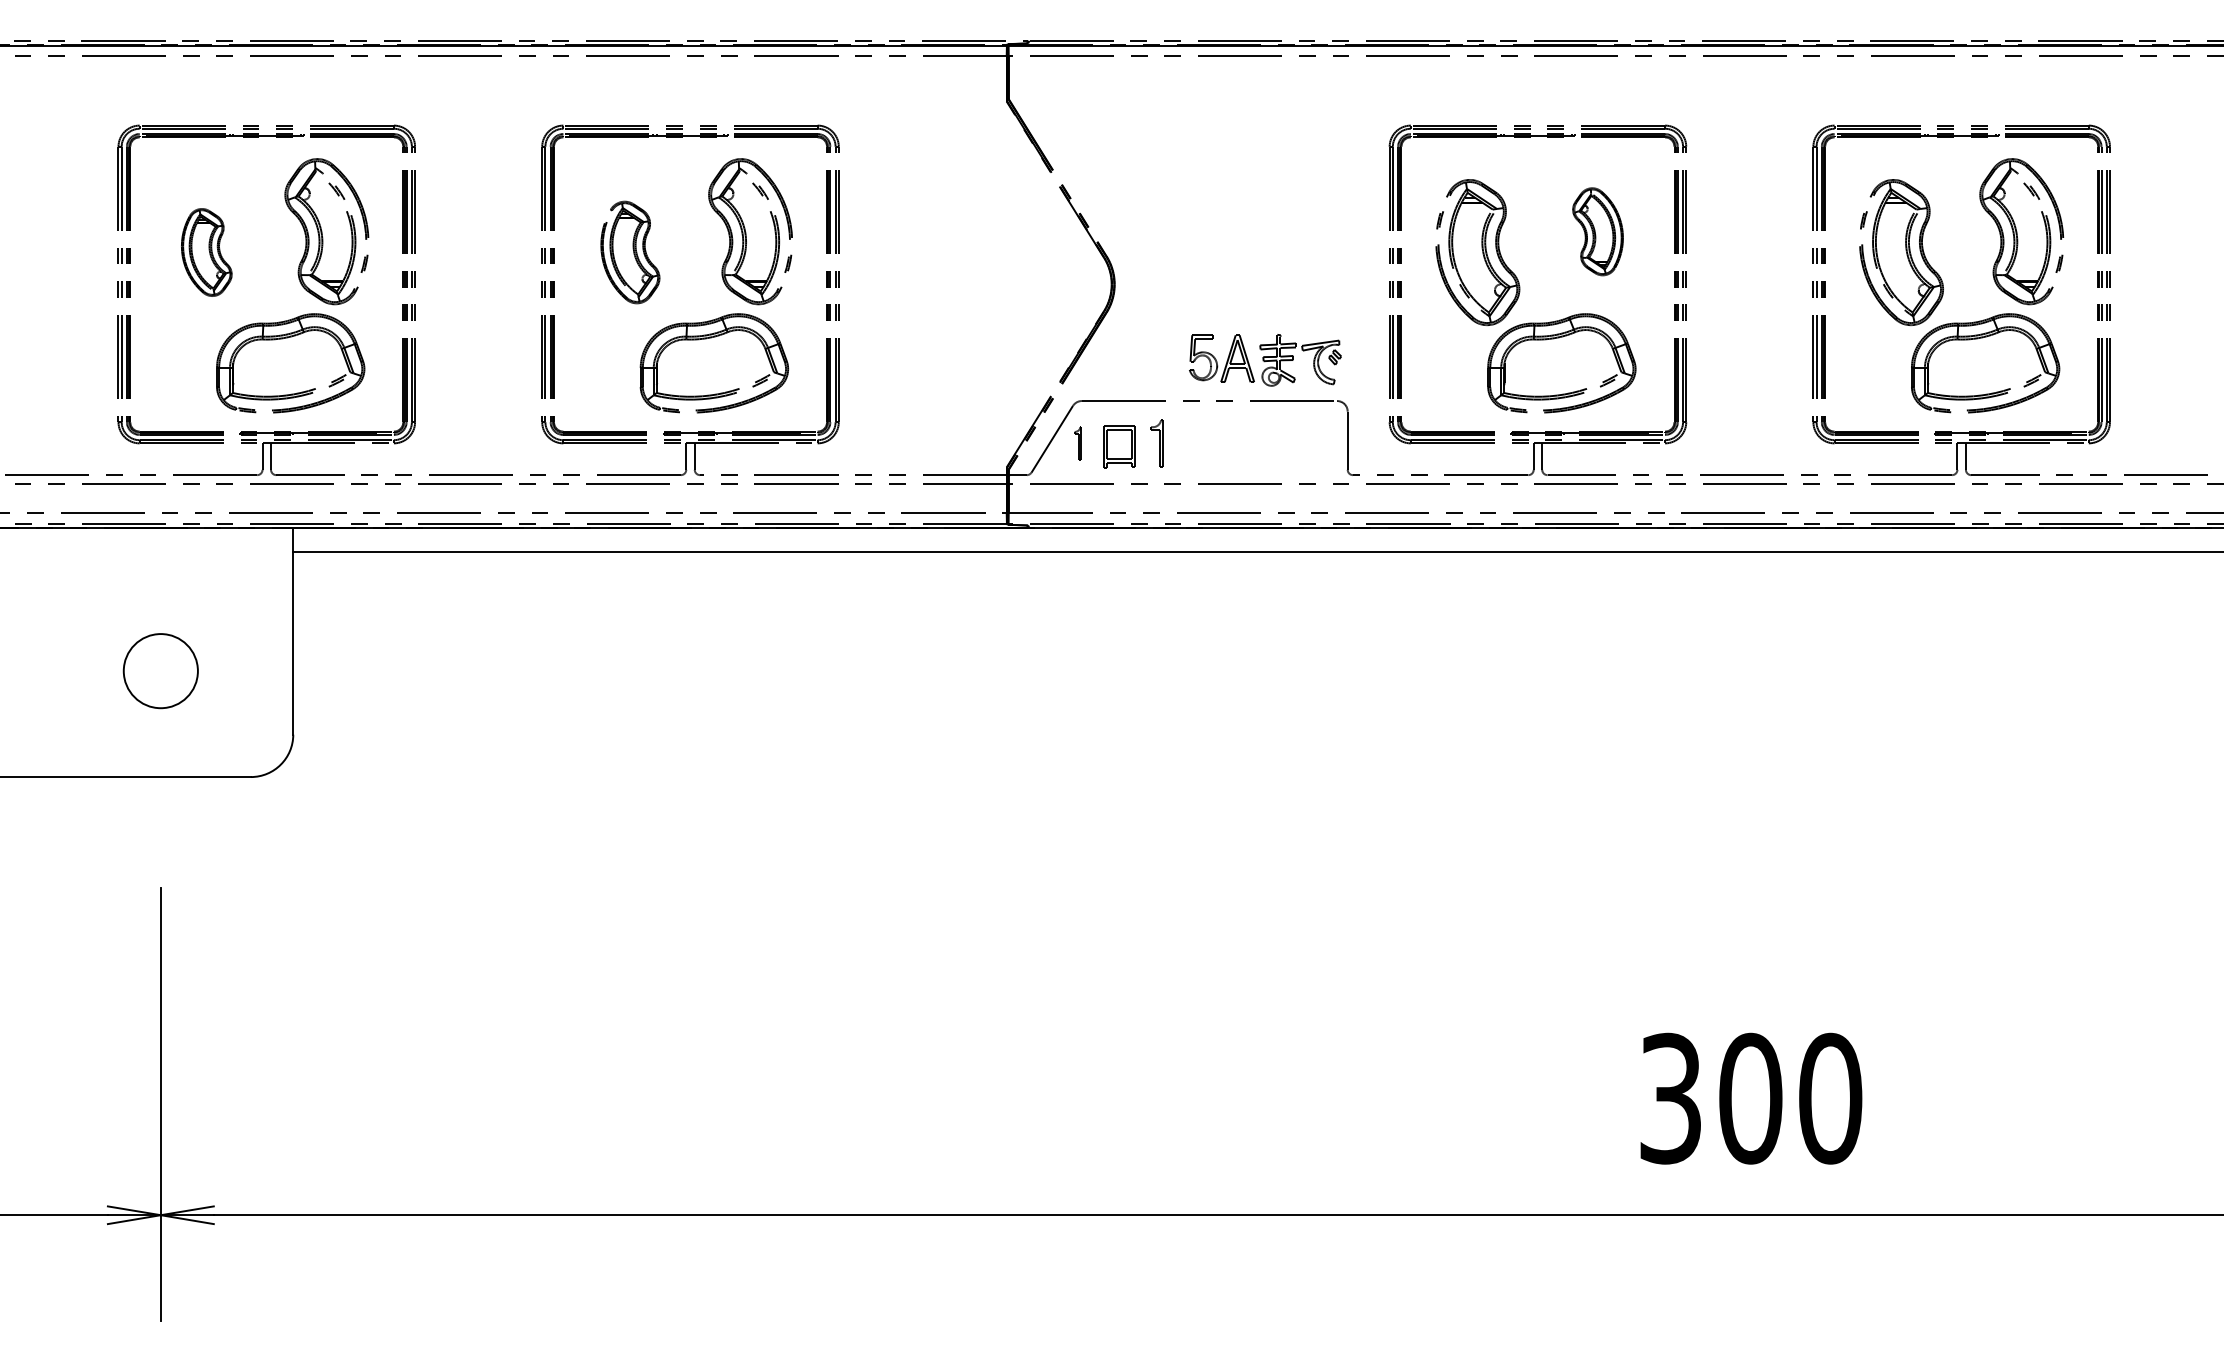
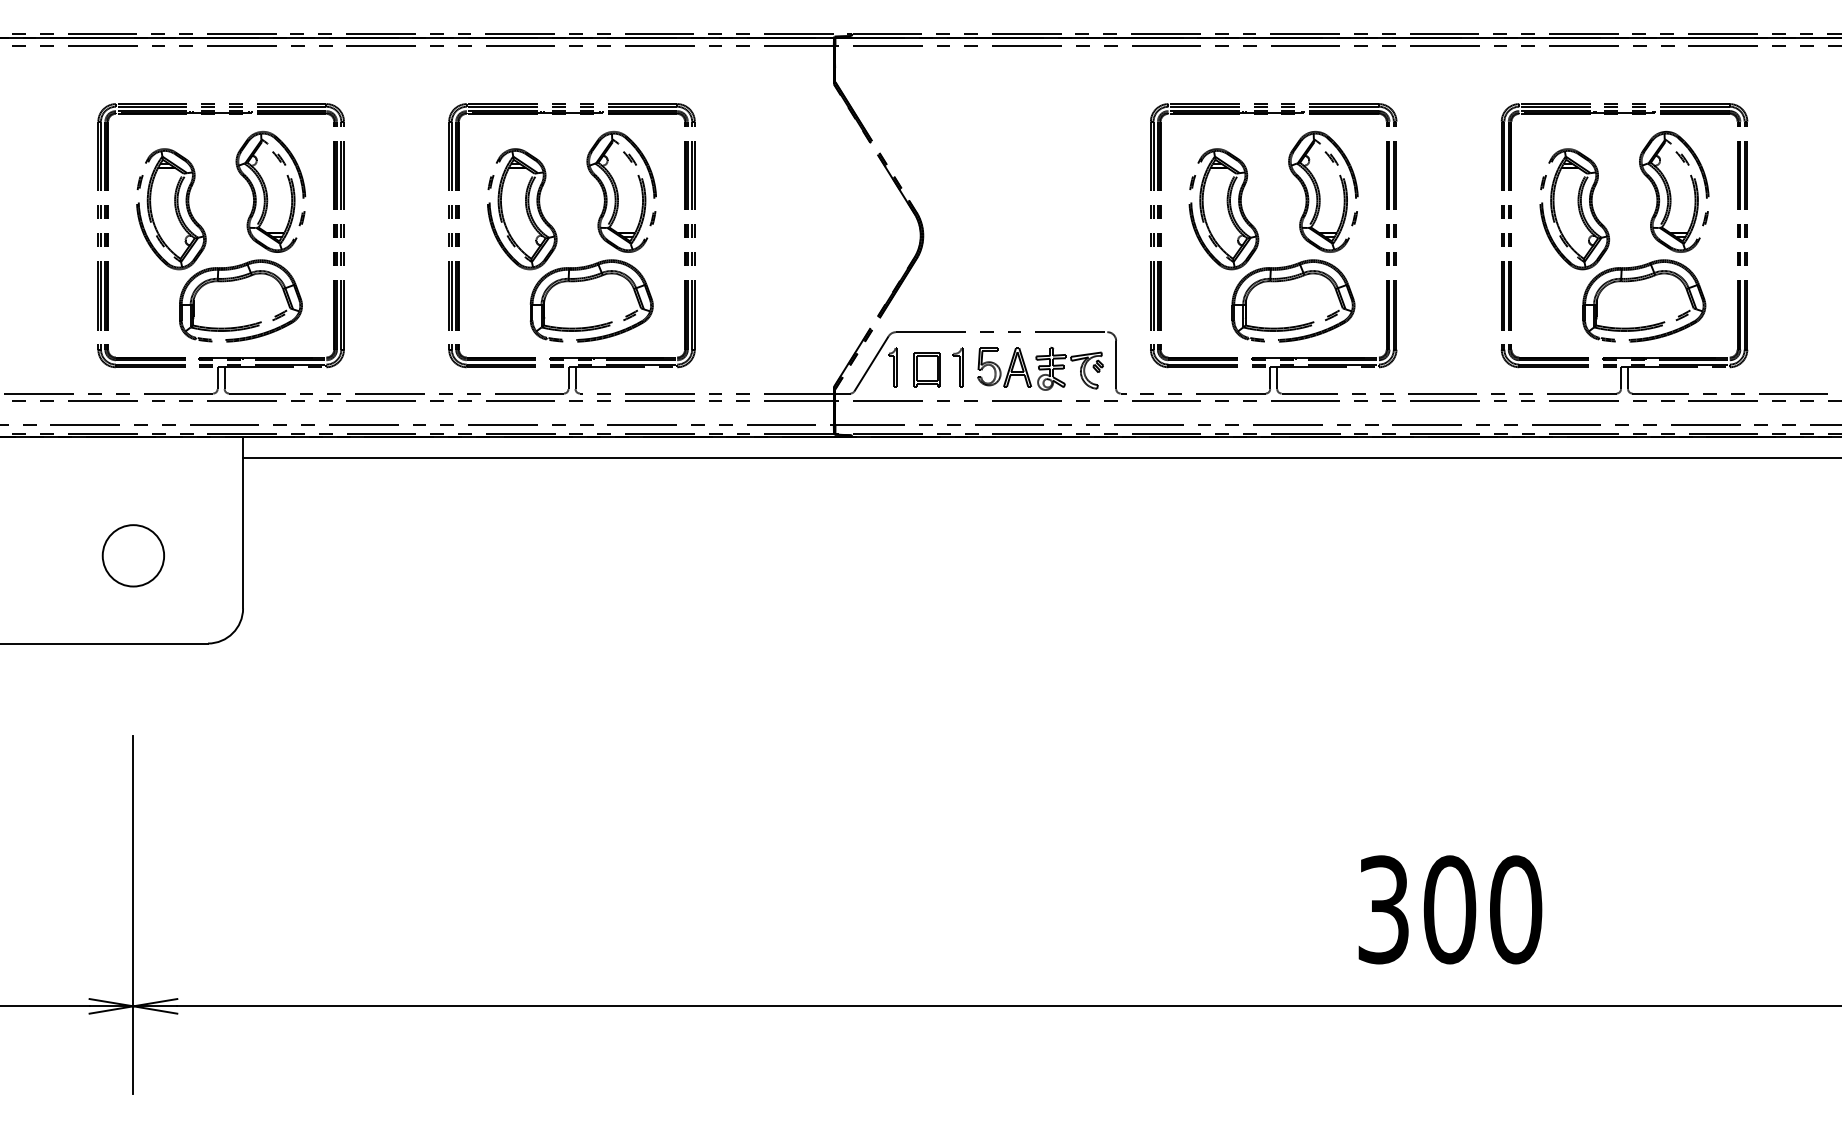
part: (1597, 231) -> (1322, 191), size x1.67
part: (206, 252) -> (171, 209), size x1.67
part: (630, 252) -> (522, 209), size x1.43
part: (1265, 360) -> (1040, 369), moved
part: (1077, 443) -> (892, 367), size x1.43

